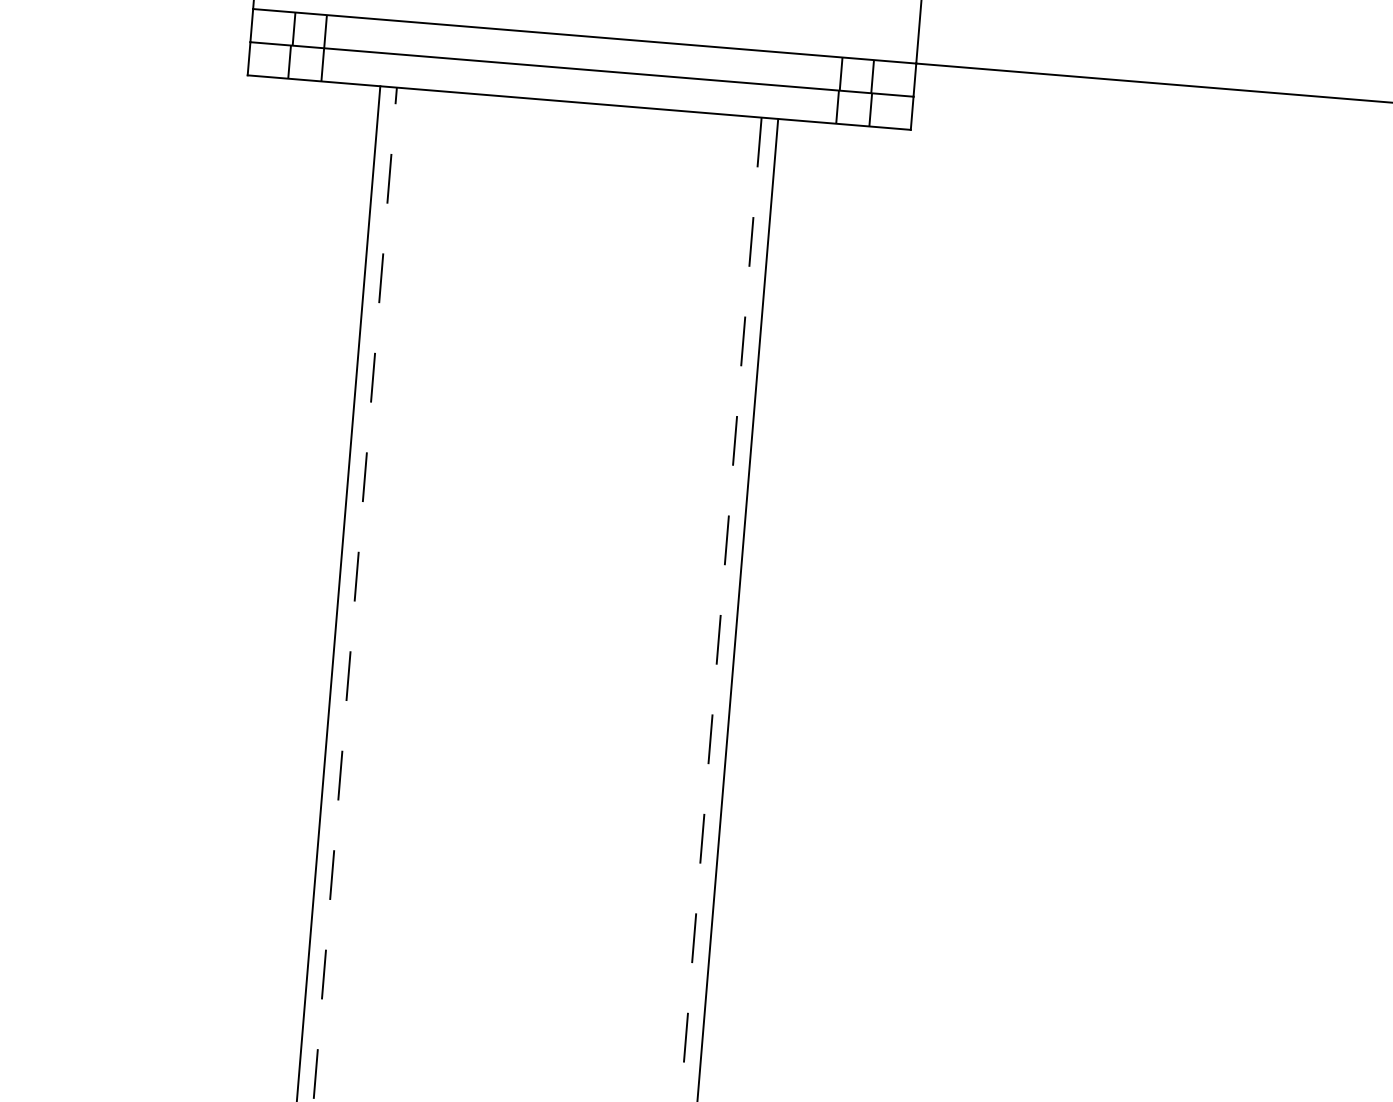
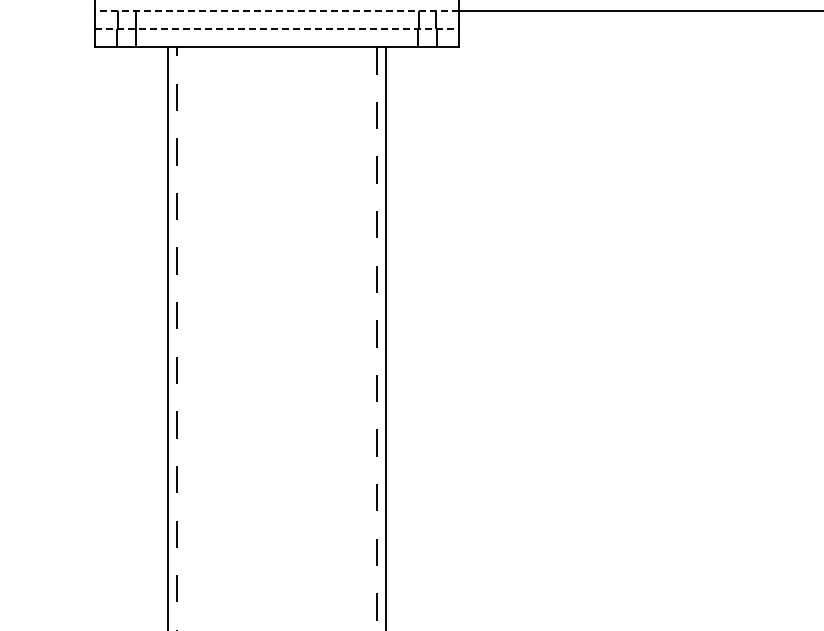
line: (583, 35) -> (276, 10), solid -> dashed
line: (582, 70) -> (277, 29), solid -> dashed

